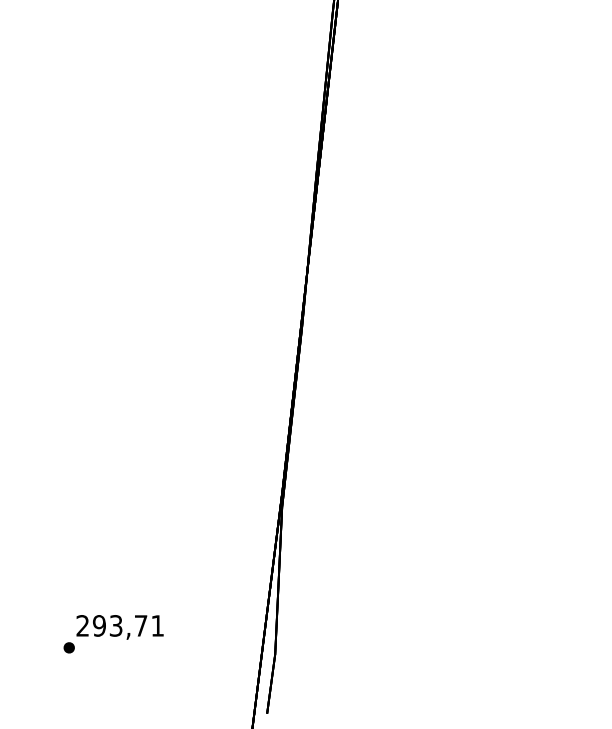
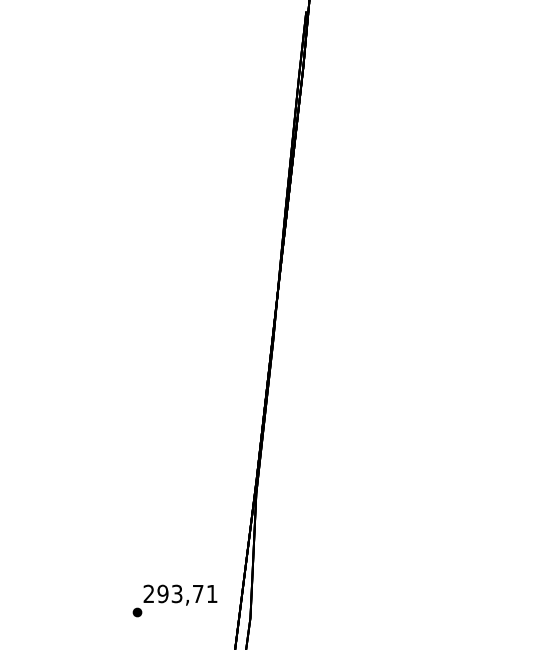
text: (113, 633) -> (174, 600), moved

